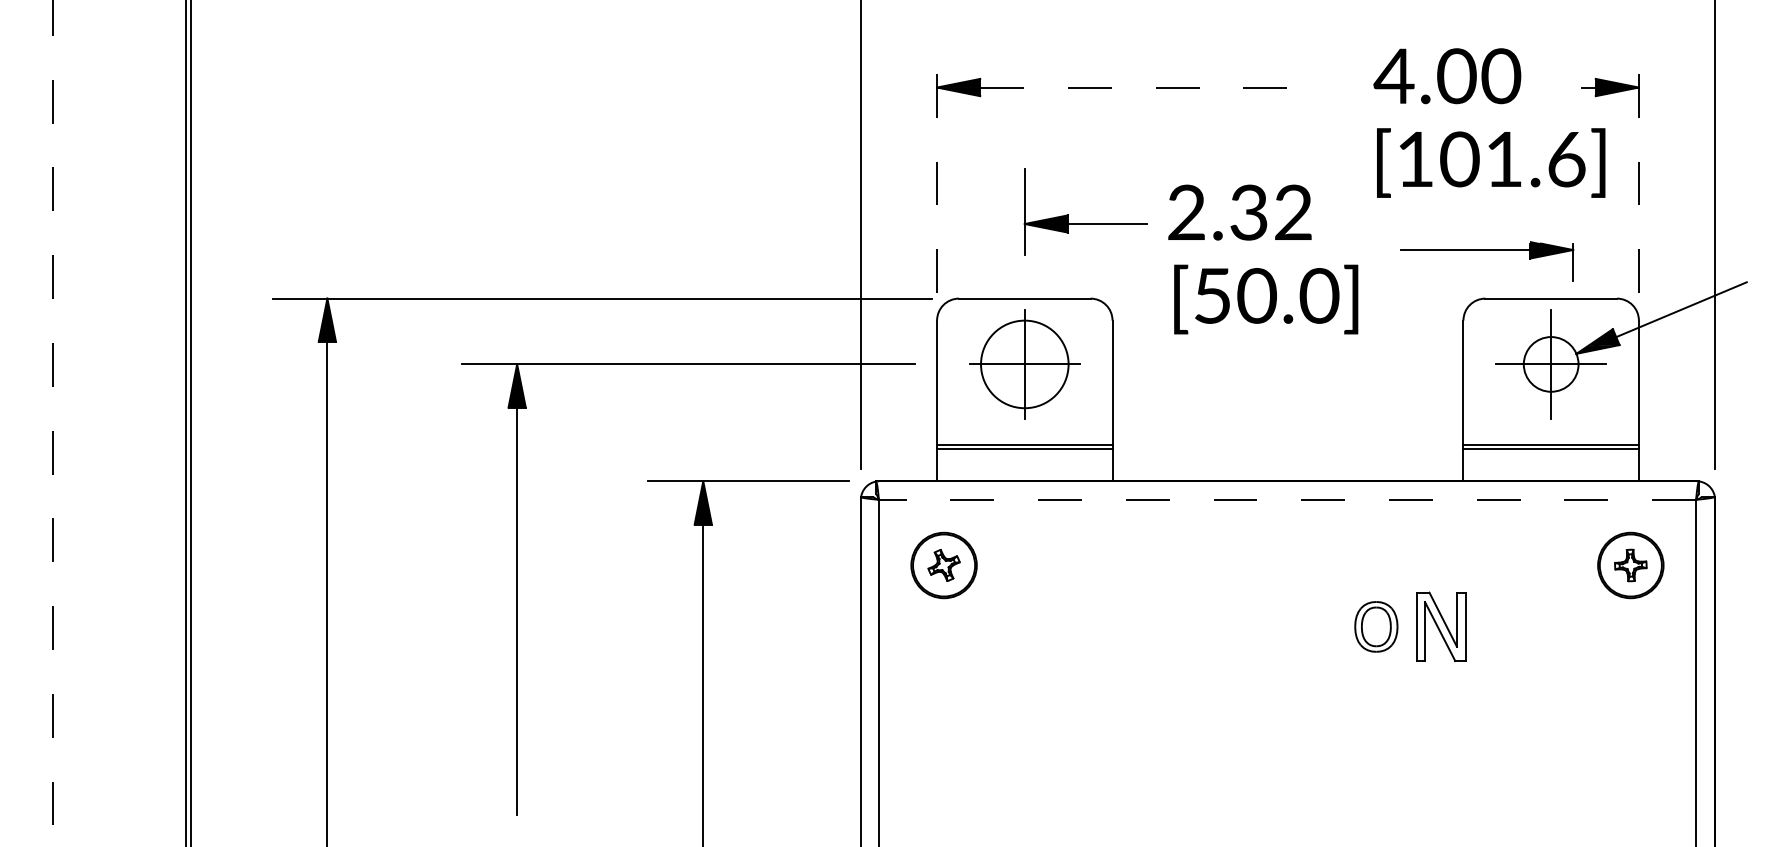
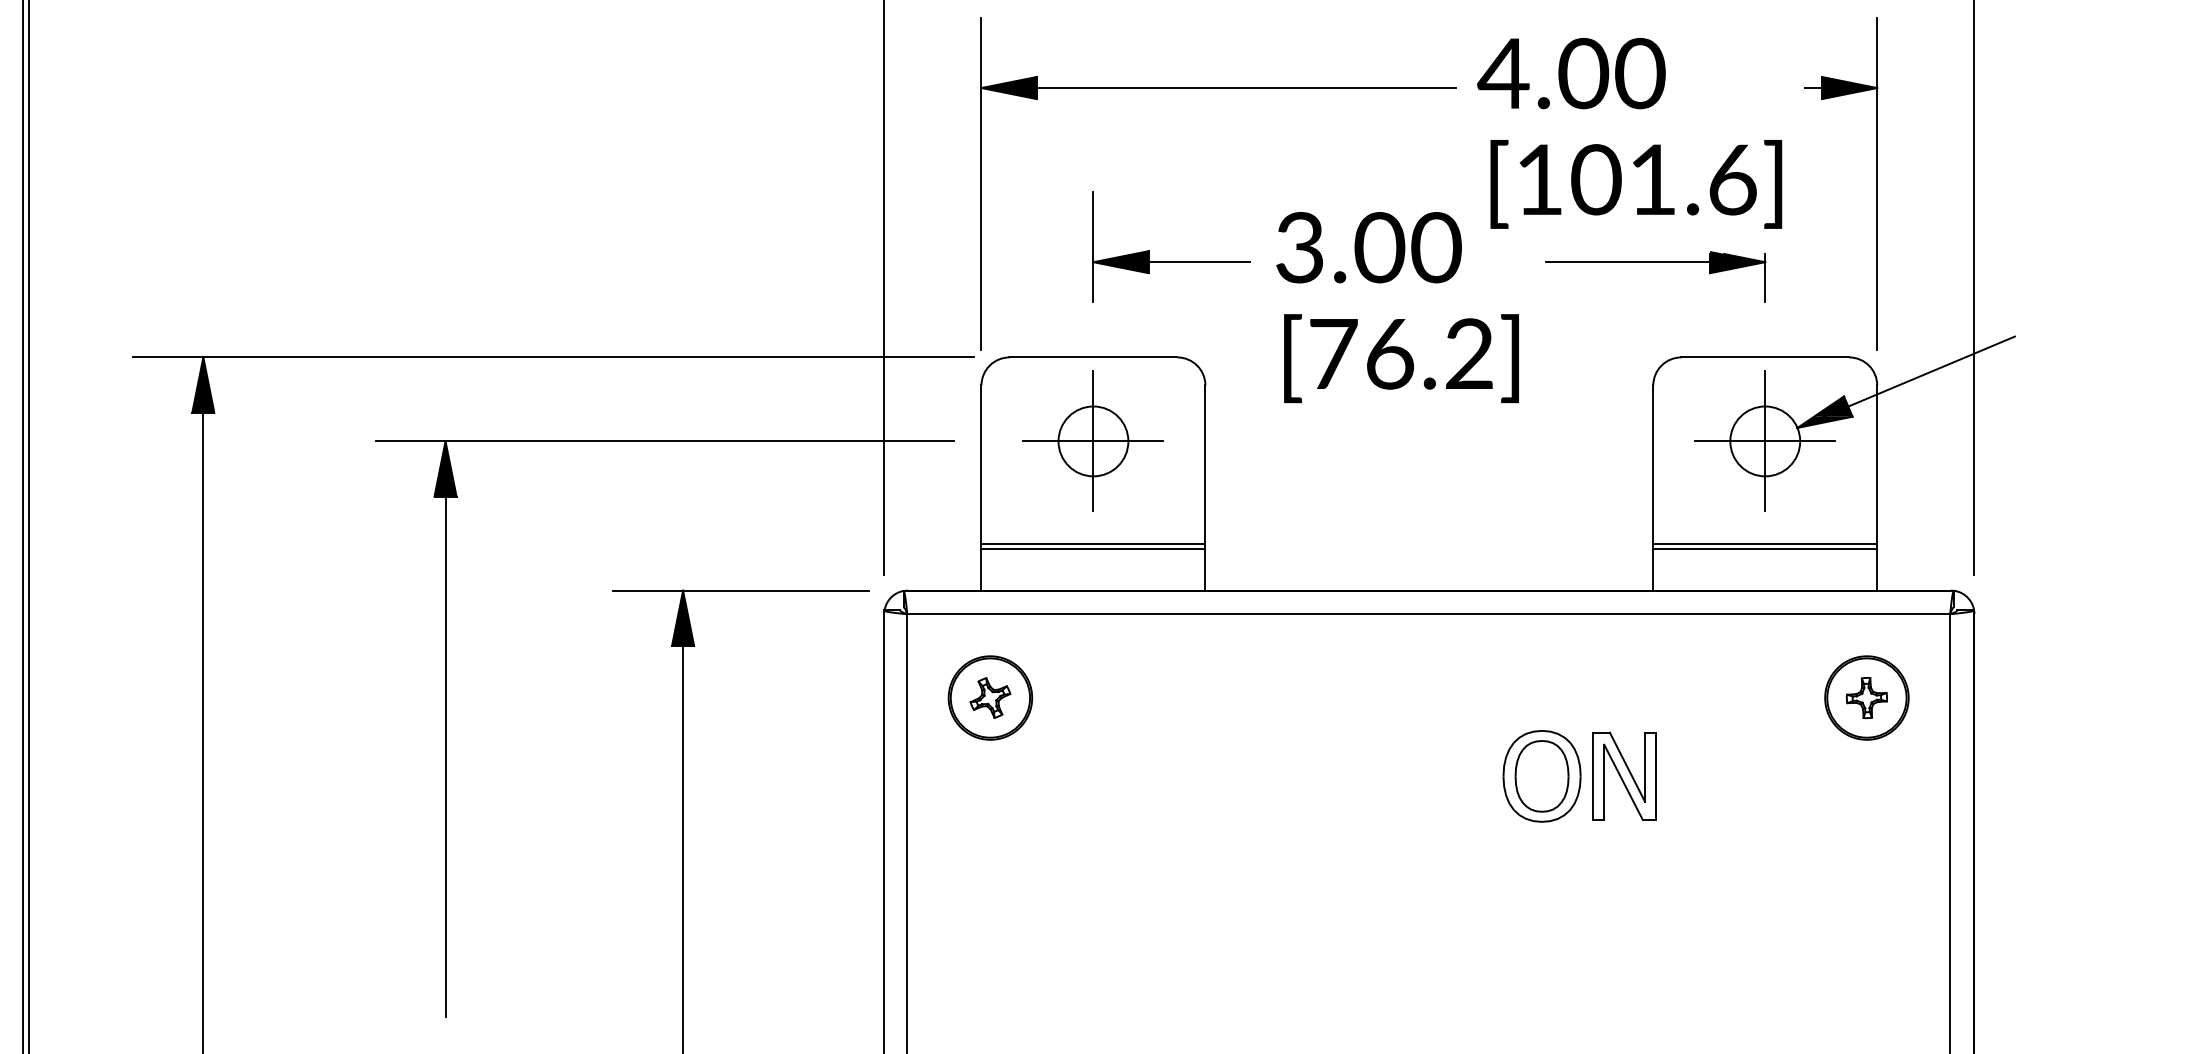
text: (1447, 76) -> (1571, 73), moved
line: (1145, 87) -> (1247, 87), dashed -> solid
line: (937, 162) -> (982, 183), dashed -> solid
text: (1491, 162) -> (1636, 183), moved
line: (1638, 162) -> (1876, 183), dashed -> solid
text: (1240, 212) -> (1368, 247), 2.32 -> 3.00
part: (1487, 250) -> (1655, 262), moved
text: (1266, 295) -> (1401, 353), [50.0] -> [76.2]
circle: (1024, 364) -> (1093, 441), size x0.62
line: (1287, 499) -> (1428, 613), dashed -> solid
part: (1376, 626) -> (1542, 775), size x1.43

